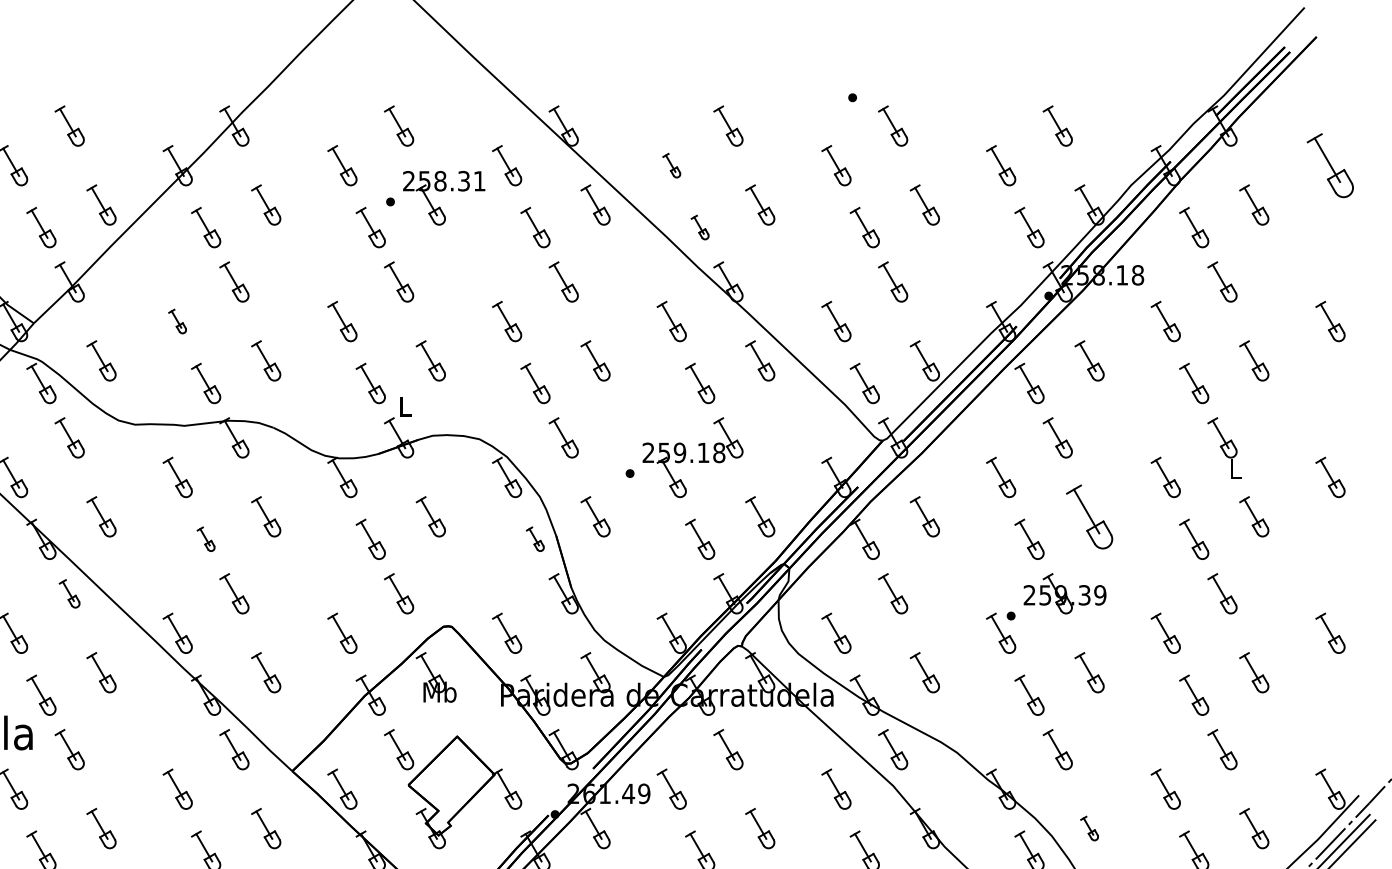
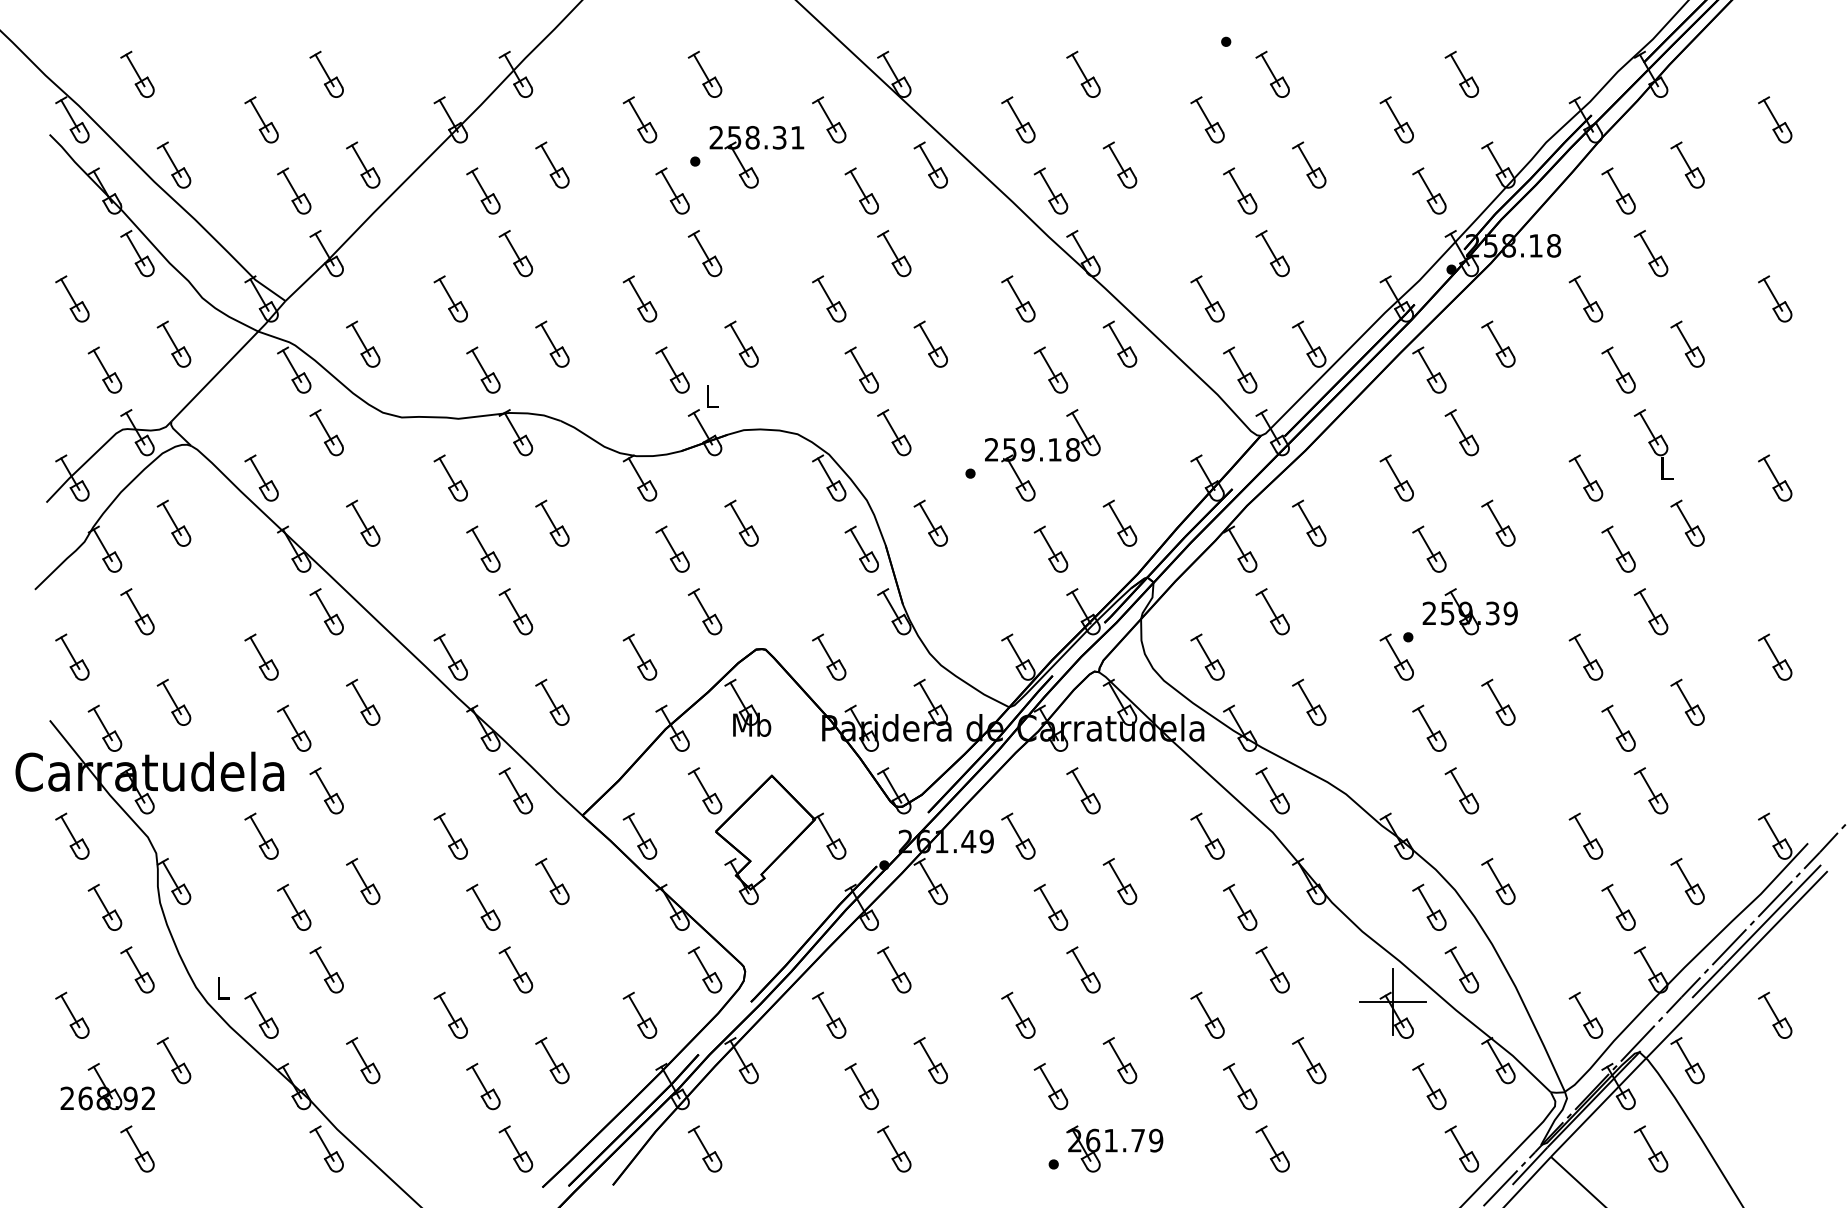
part: (671, 165) -> (1018, 119), size x1.67
part: (1330, 165) -> (1775, 119), size x0.62
part: (699, 227) -> (1050, 190), size x1.67
part: (177, 321) -> (450, 298), size x1.67
part: (1089, 516) -> (1498, 522), size x0.62
part: (206, 538) -> (483, 548), size x1.67
part: (535, 538) -> (861, 548), size x1.67
part: (69, 593) -> (326, 611), size x1.43
part: (1089, 828) -> (1498, 881), size x1.67

